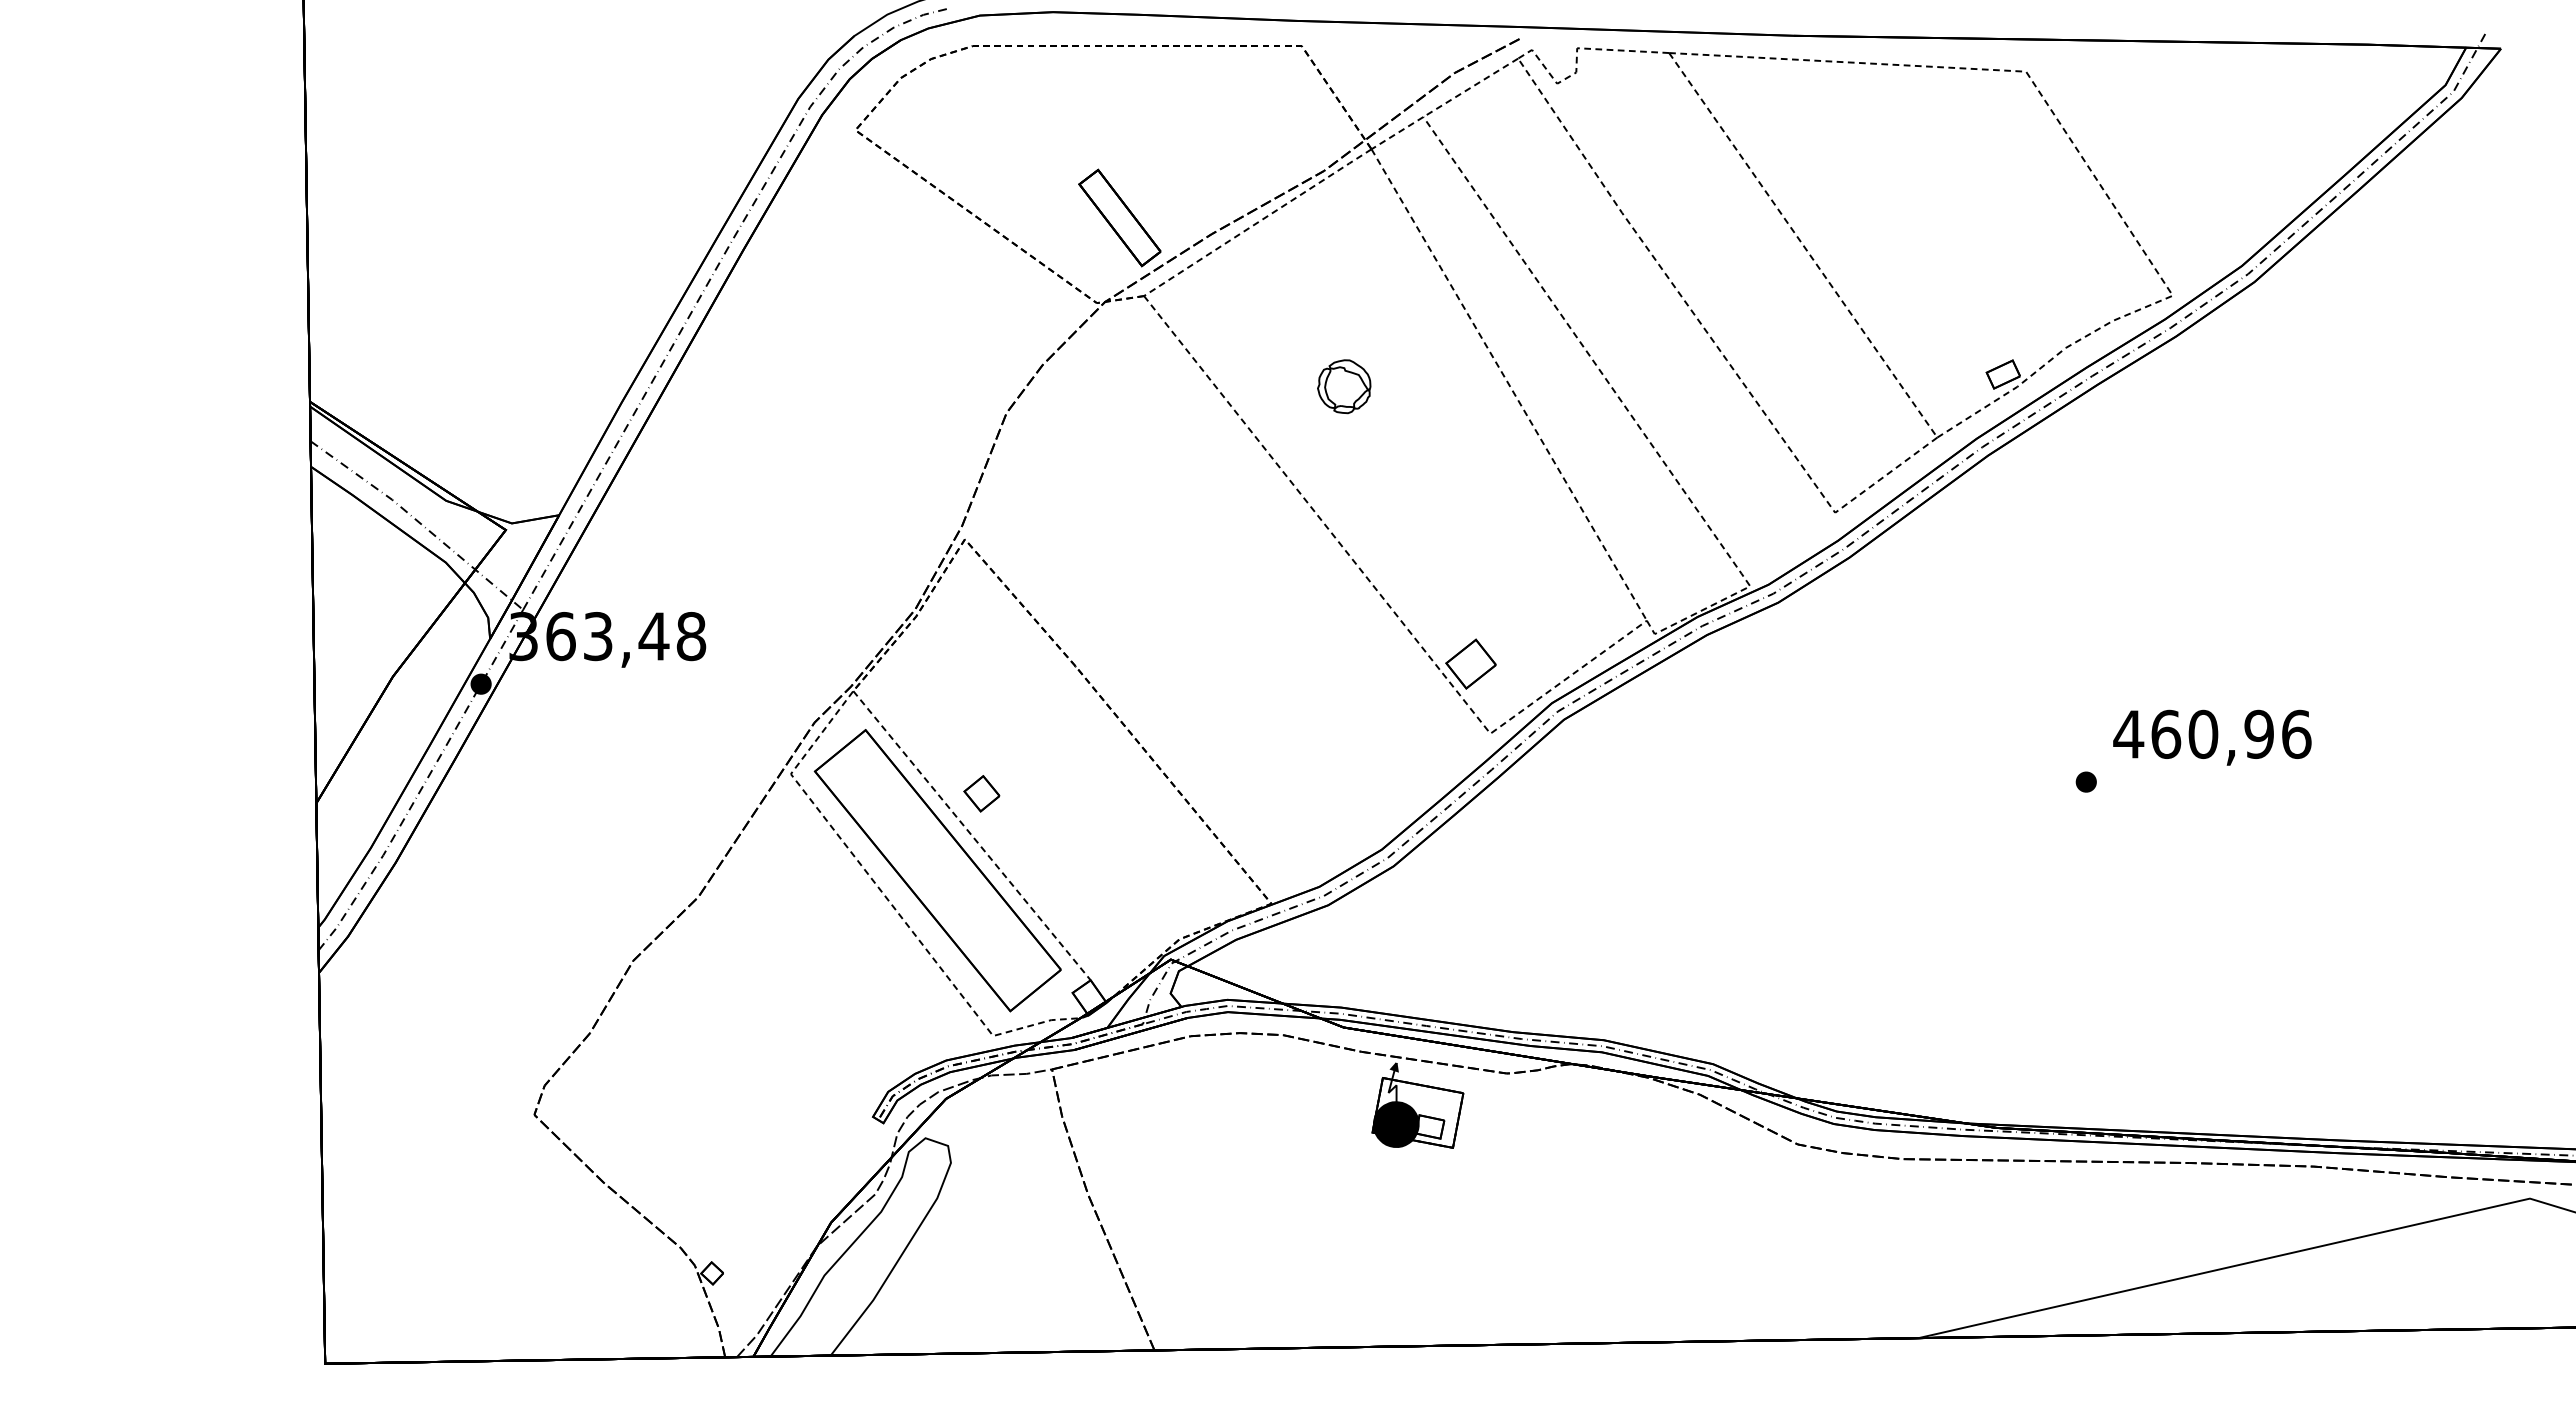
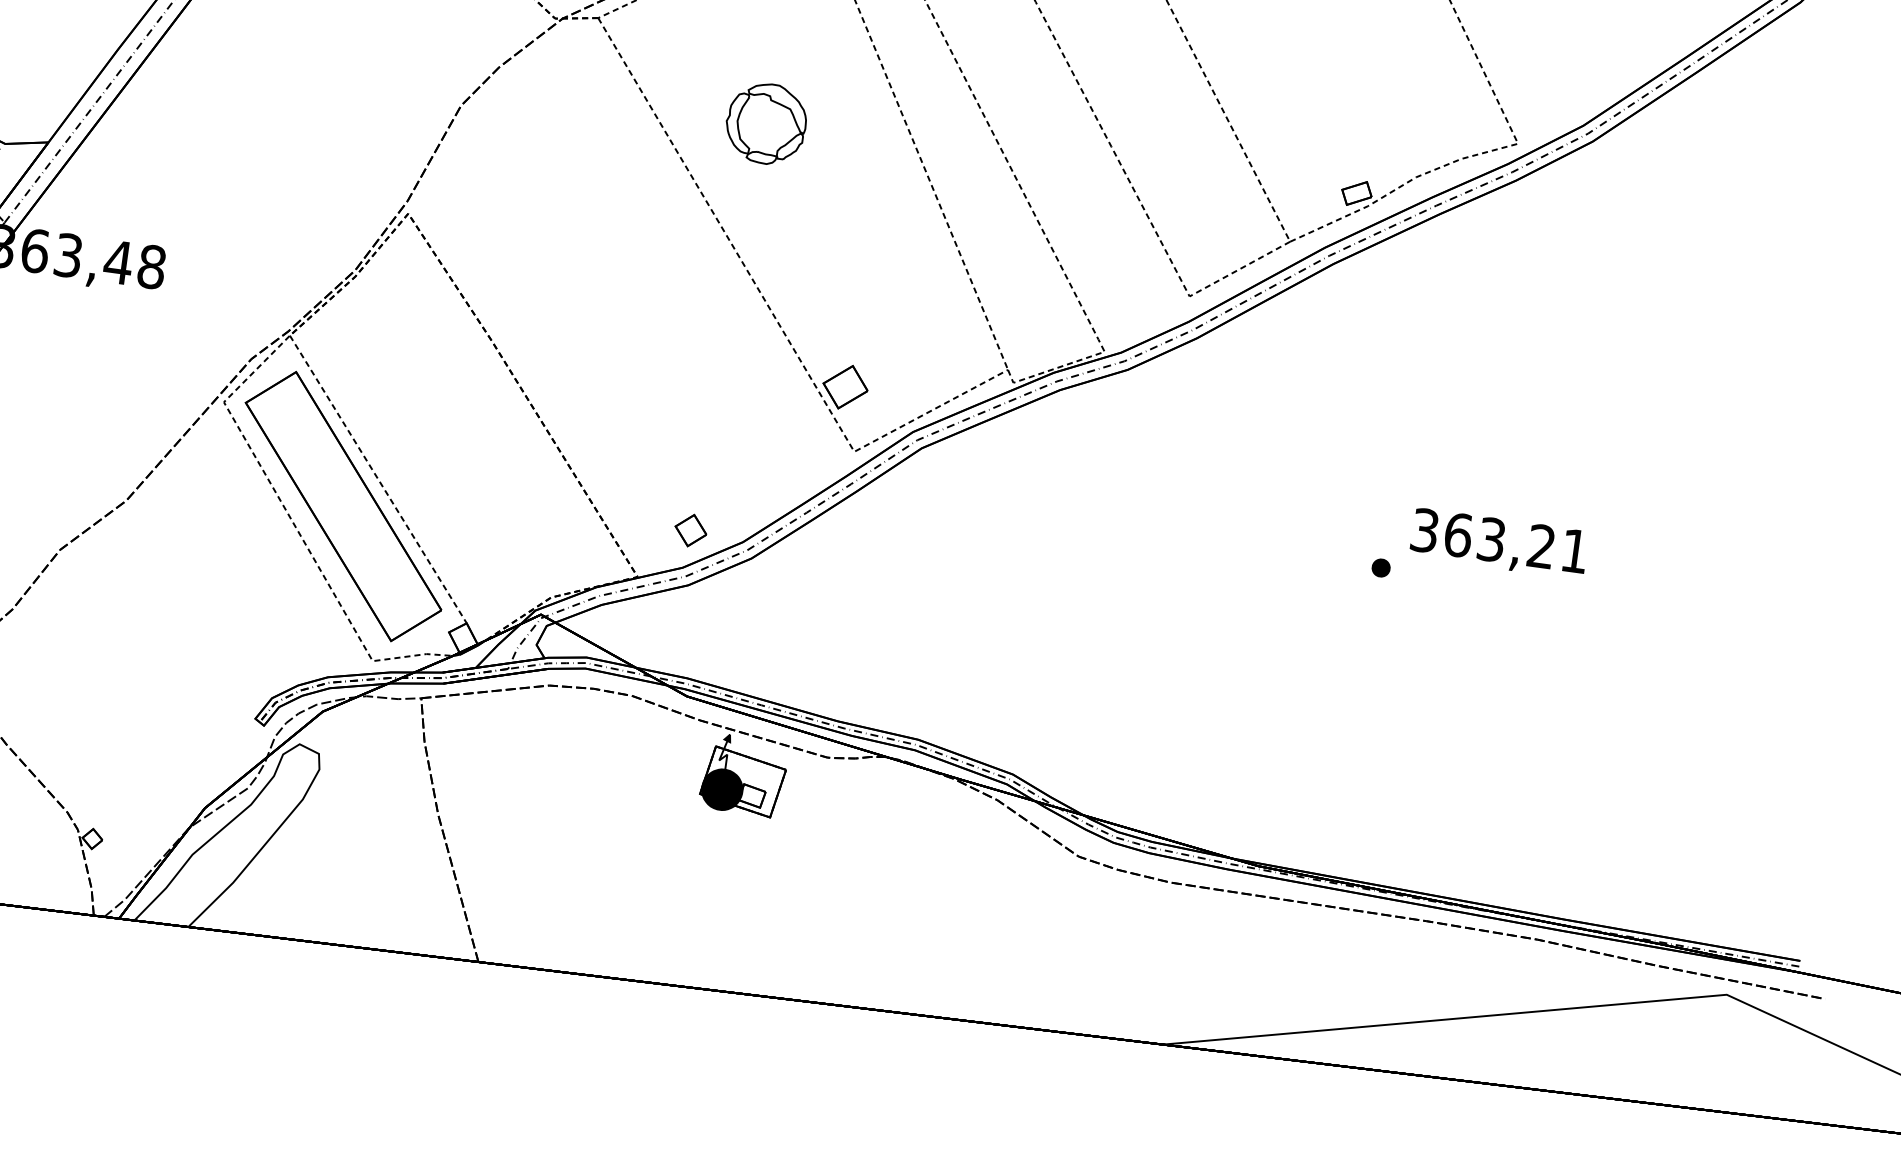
part: (1343, 386) -> (765, 123), size x1.67
text: (2212, 733) -> (1499, 540), 460,96 -> 363,21
part: (981, 793) -> (690, 530), moved

